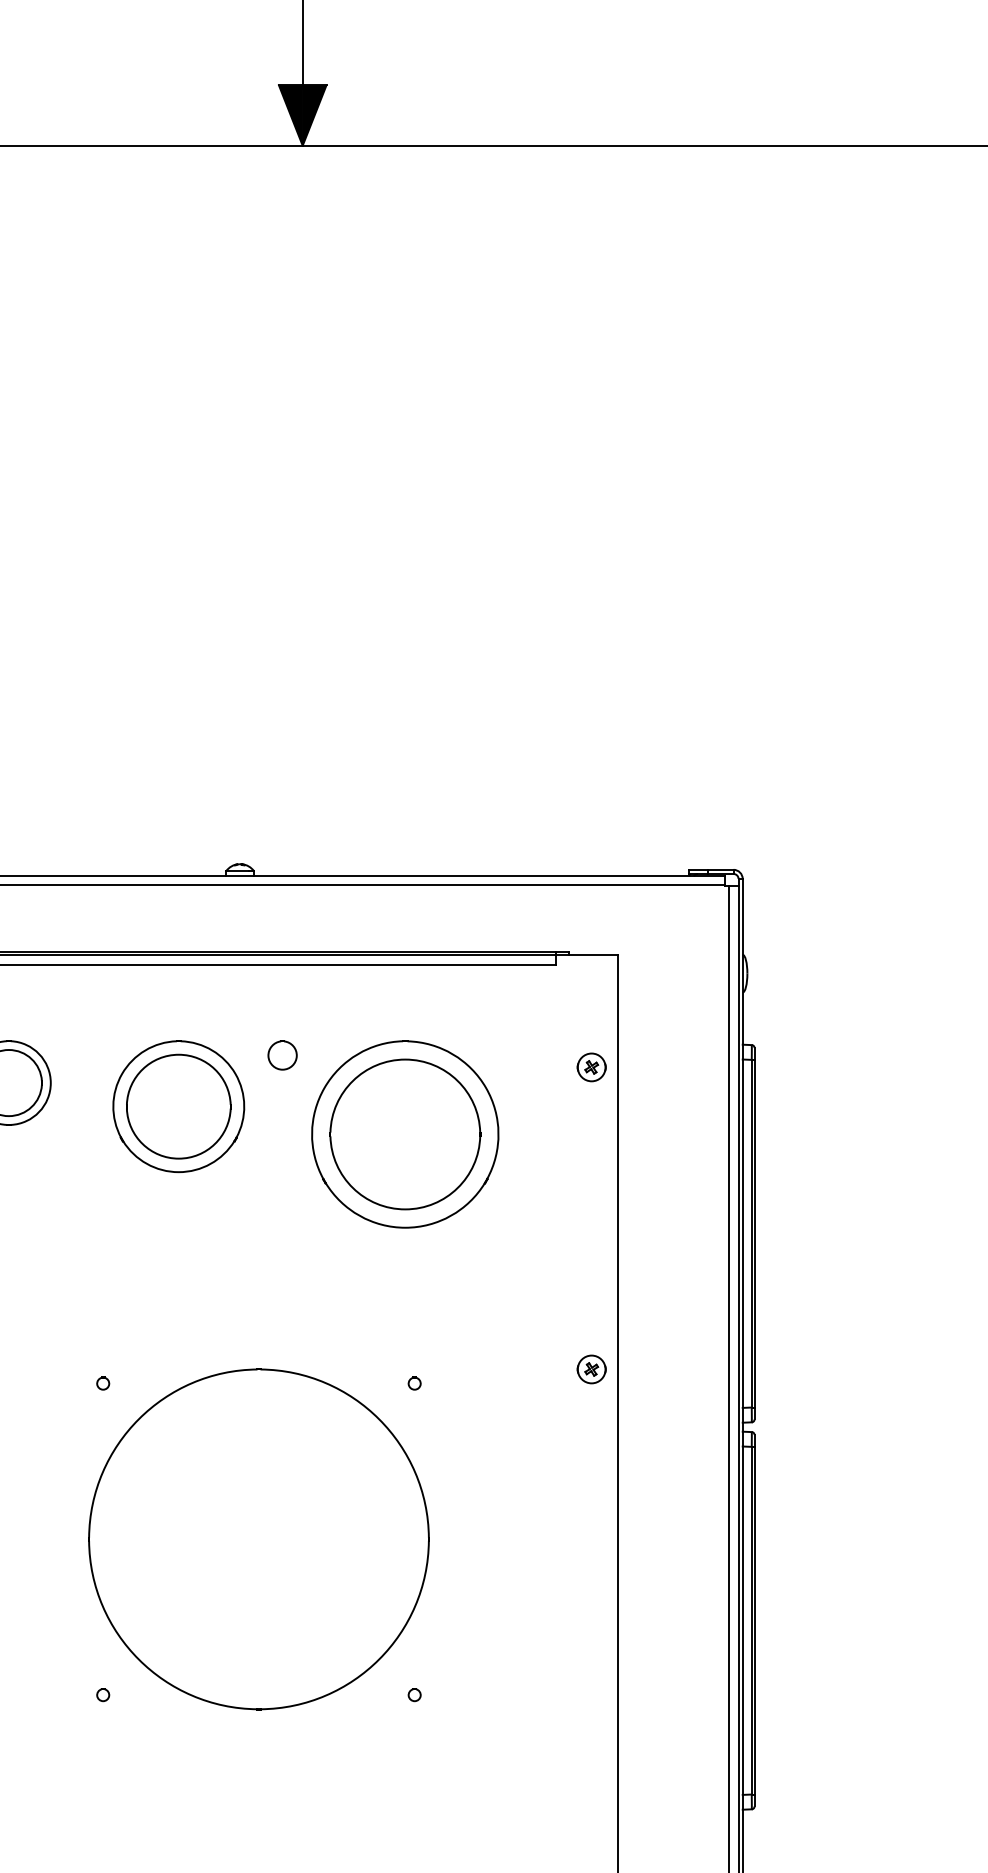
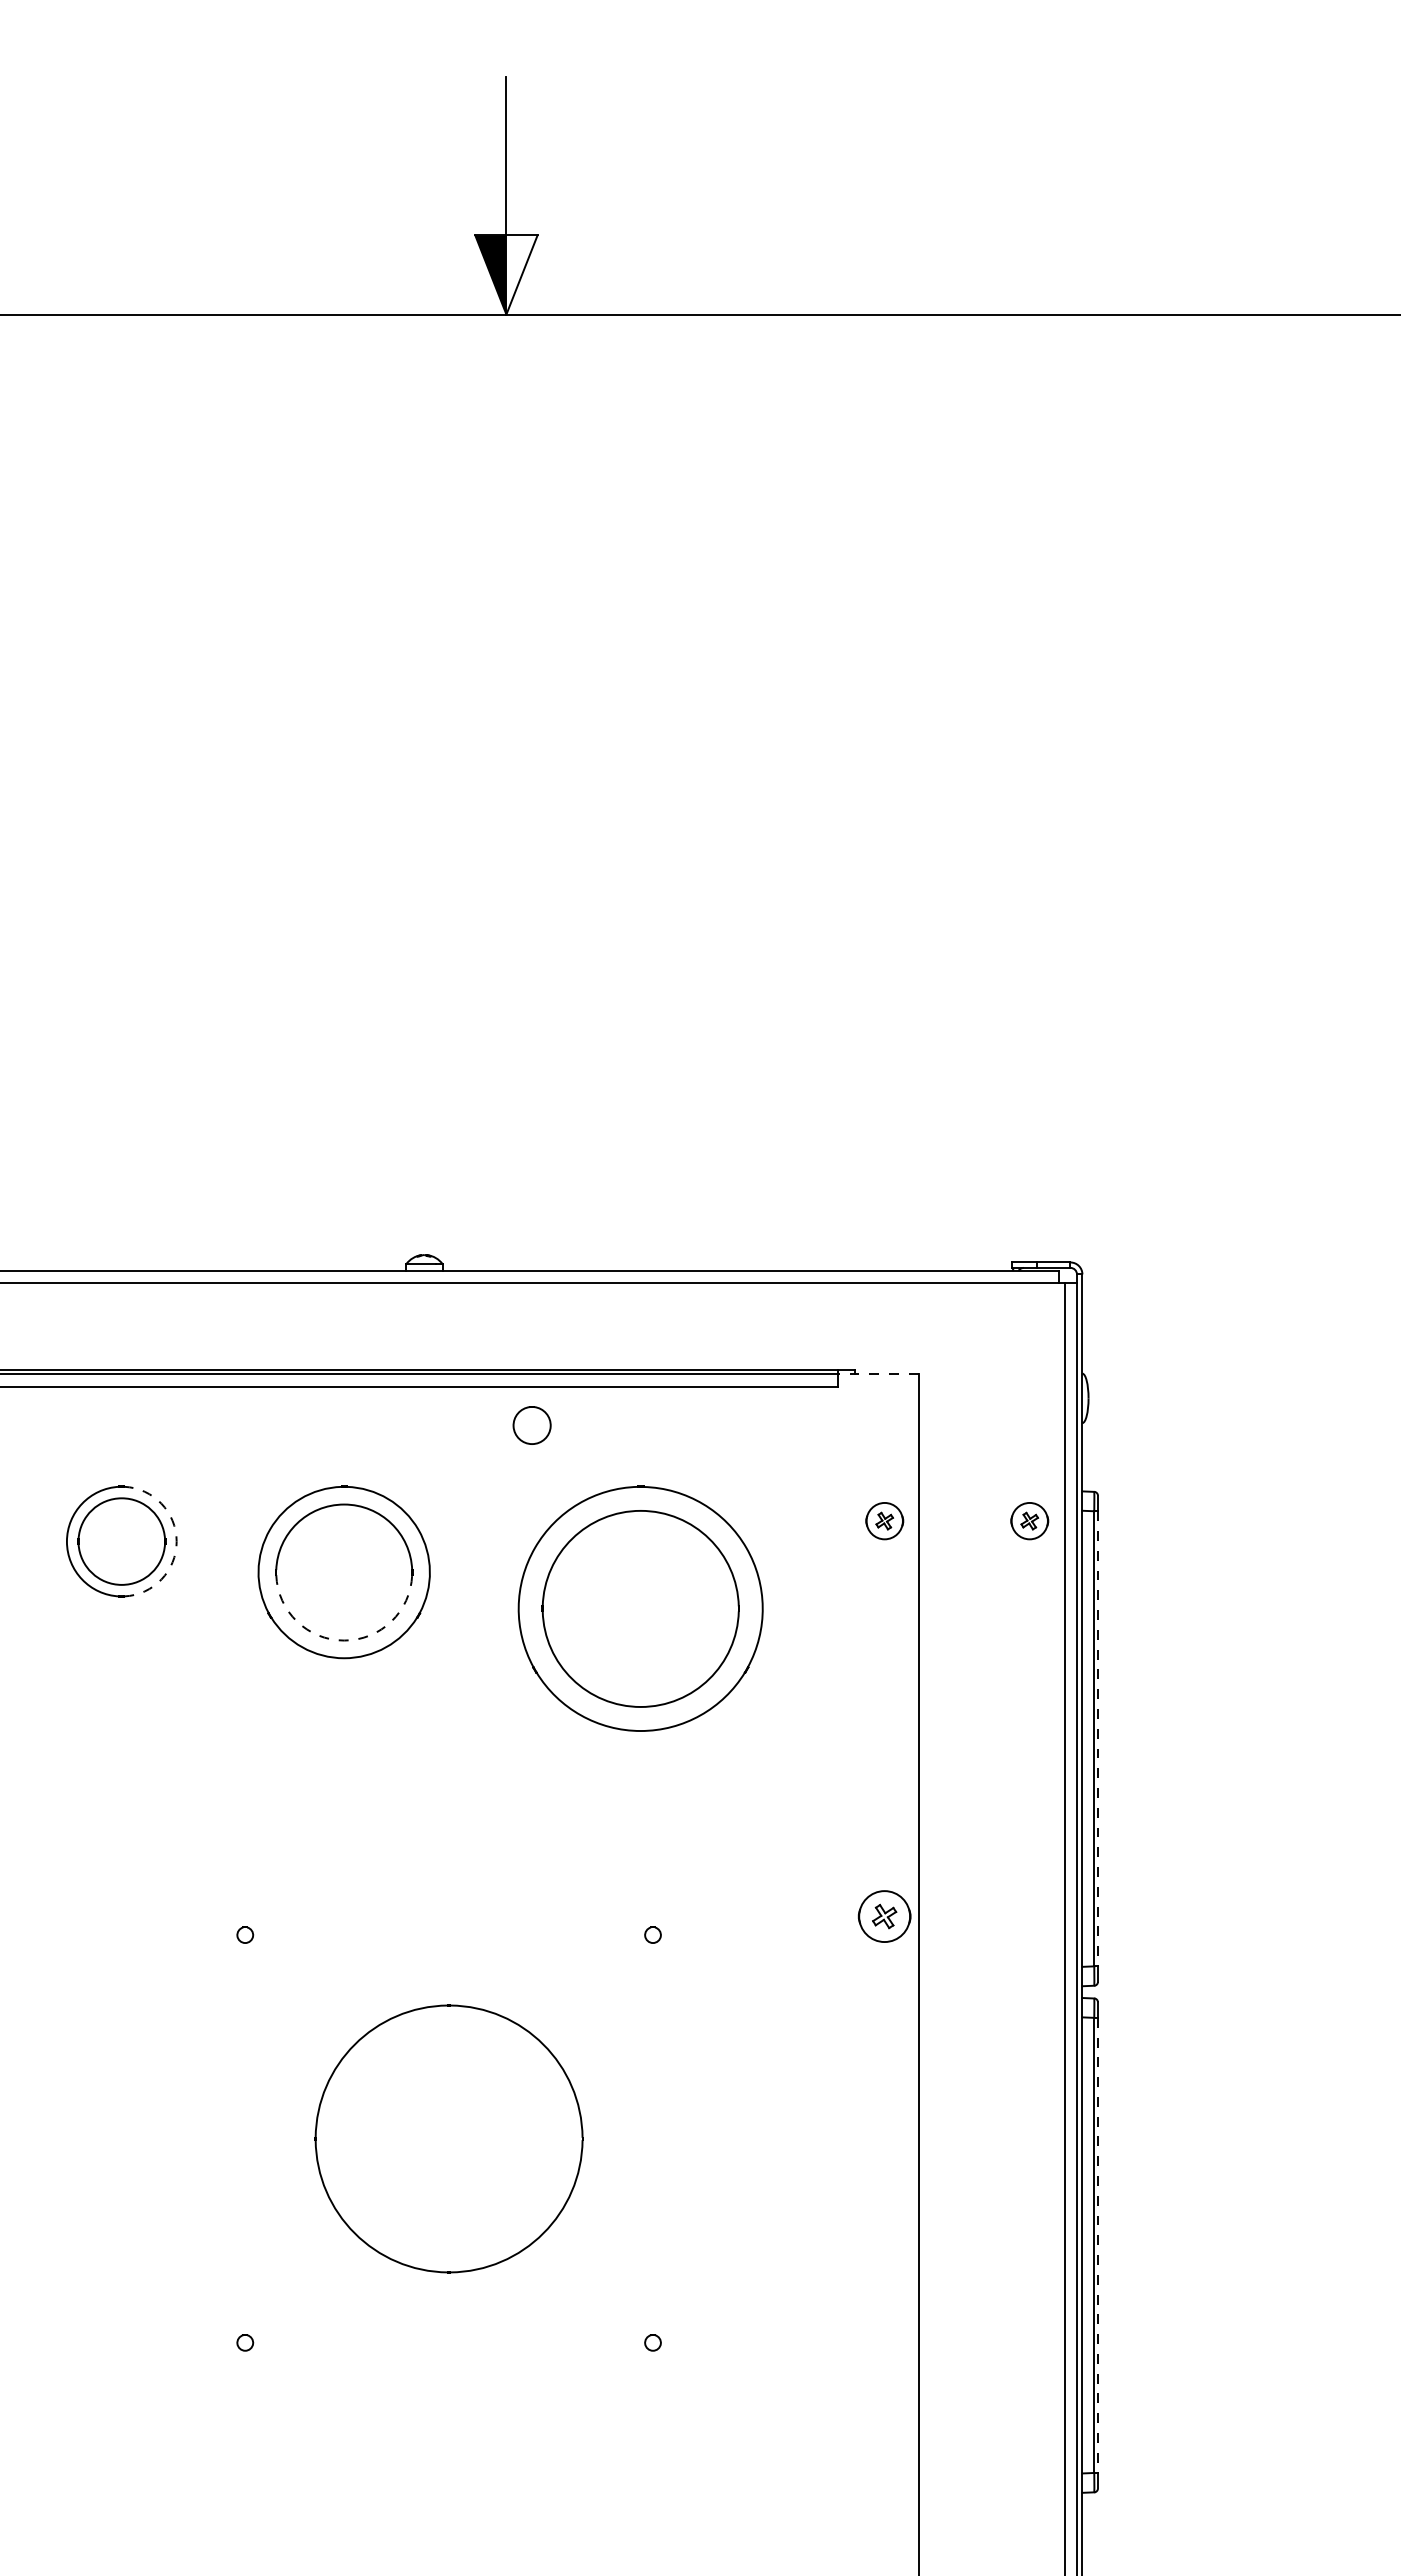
fill: (314, 115) -> (521, 274), removed
line: (586, 955) -> (878, 1374), solid -> dashed
part: (282, 1055) -> (531, 1425), moved
part: (702, 1067) -> (1029, 1521), added
arc: (50, 1082) -> (176, 1541), solid -> dashed
arc: (179, 1158) -> (344, 1640), solid -> dashed
line: (754, 1233) -> (1098, 1738), solid -> dashed
part: (591, 1369) -> (884, 1916), size x1.4
part: (258, 1539) -> (448, 2138), size x0.6
line: (754, 1620) -> (1098, 2245), solid -> dashed

